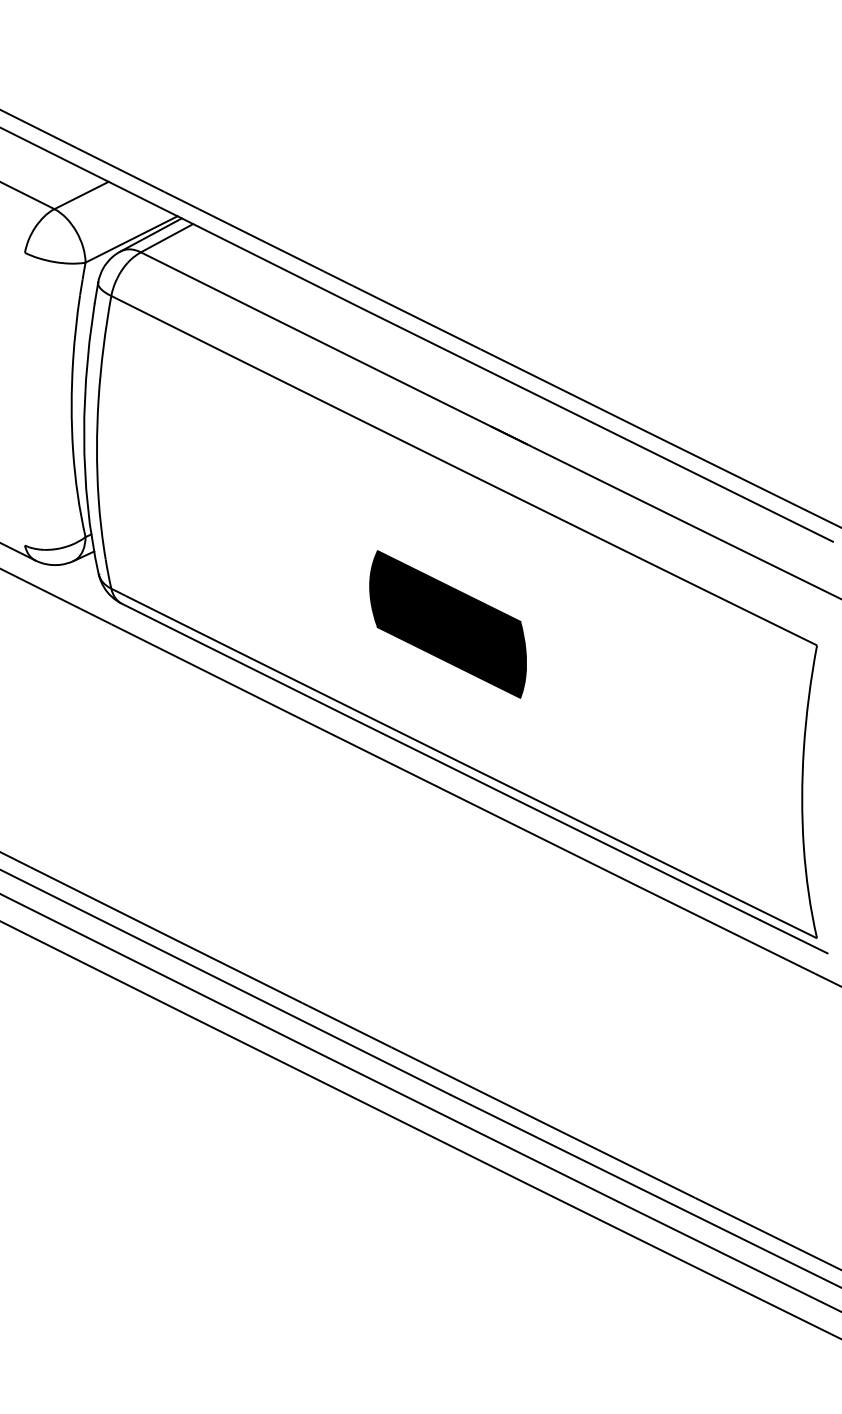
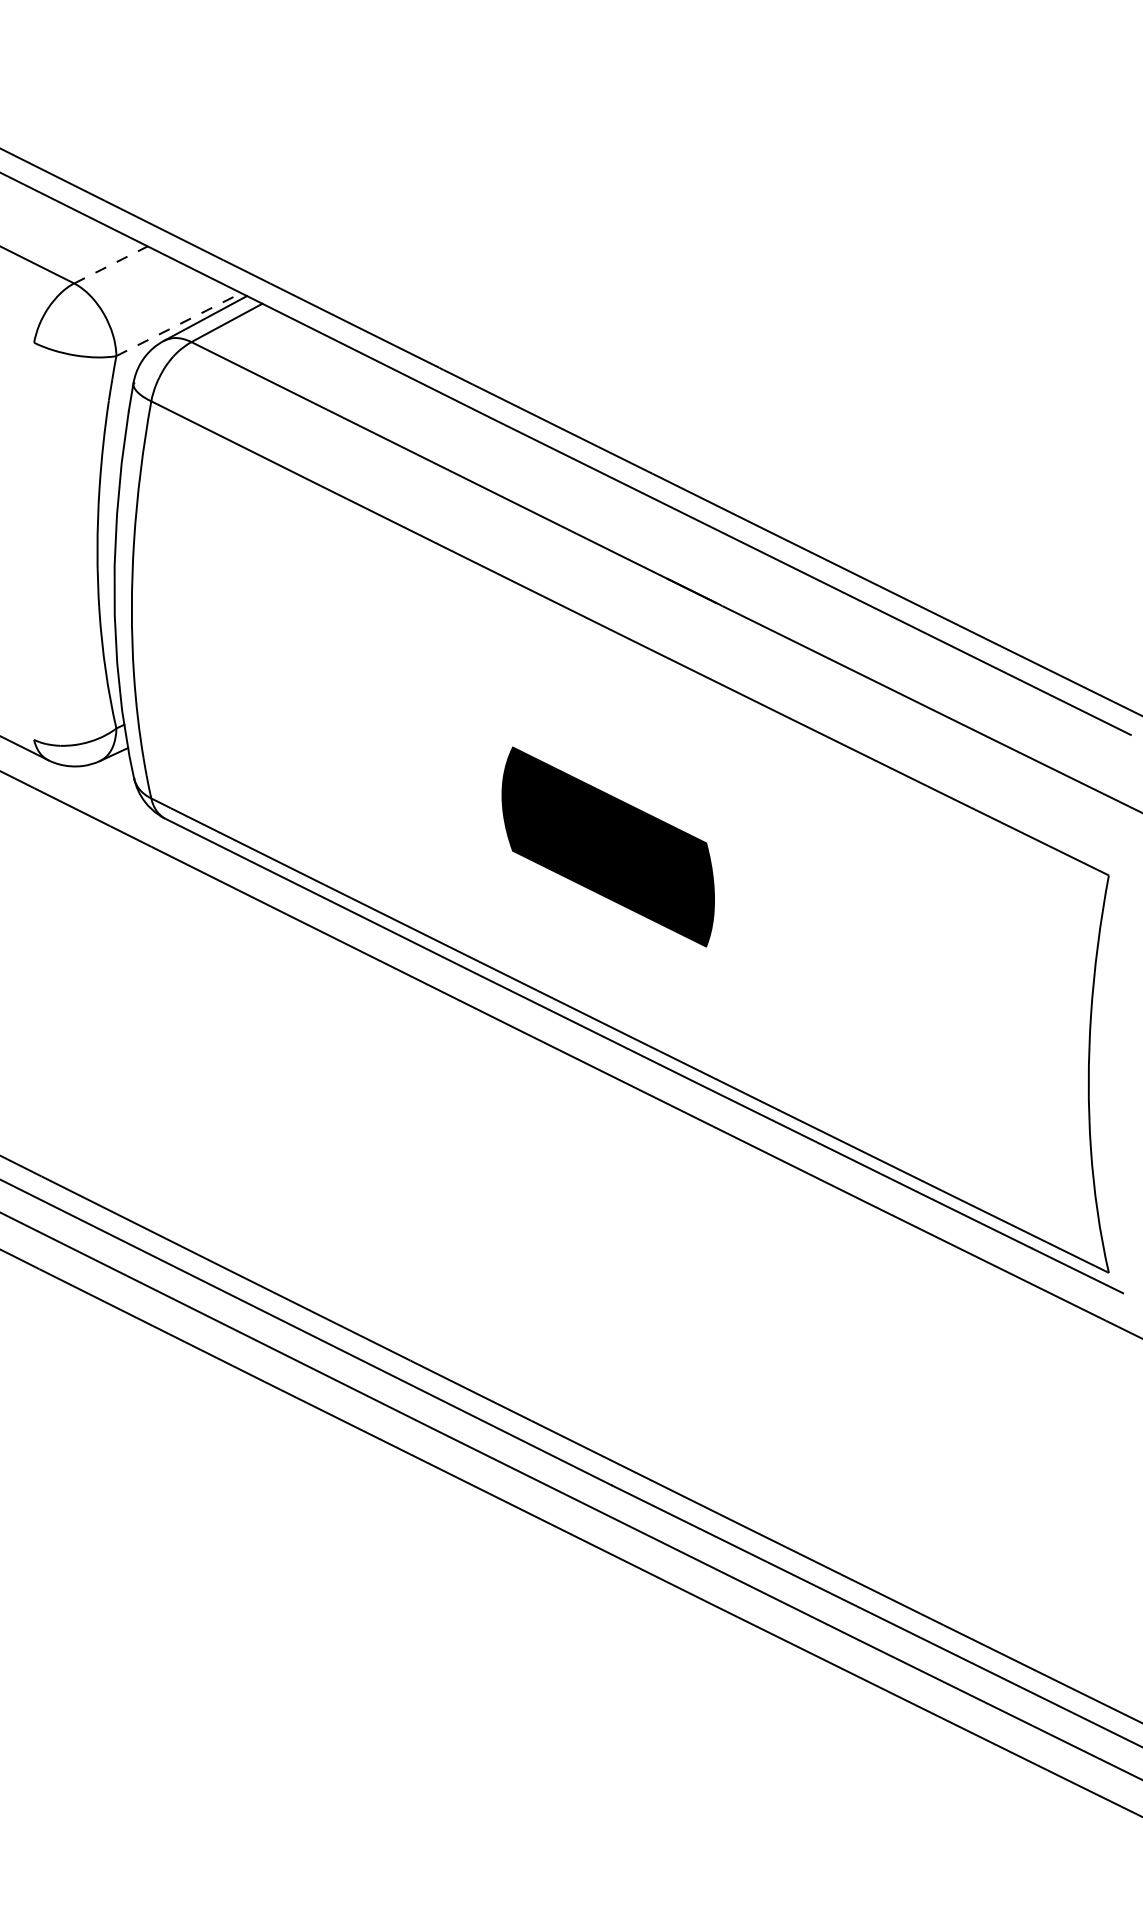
line: (81, 195) -> (111, 264), solid -> dashed
line: (131, 239) -> (178, 324), solid -> dashed

